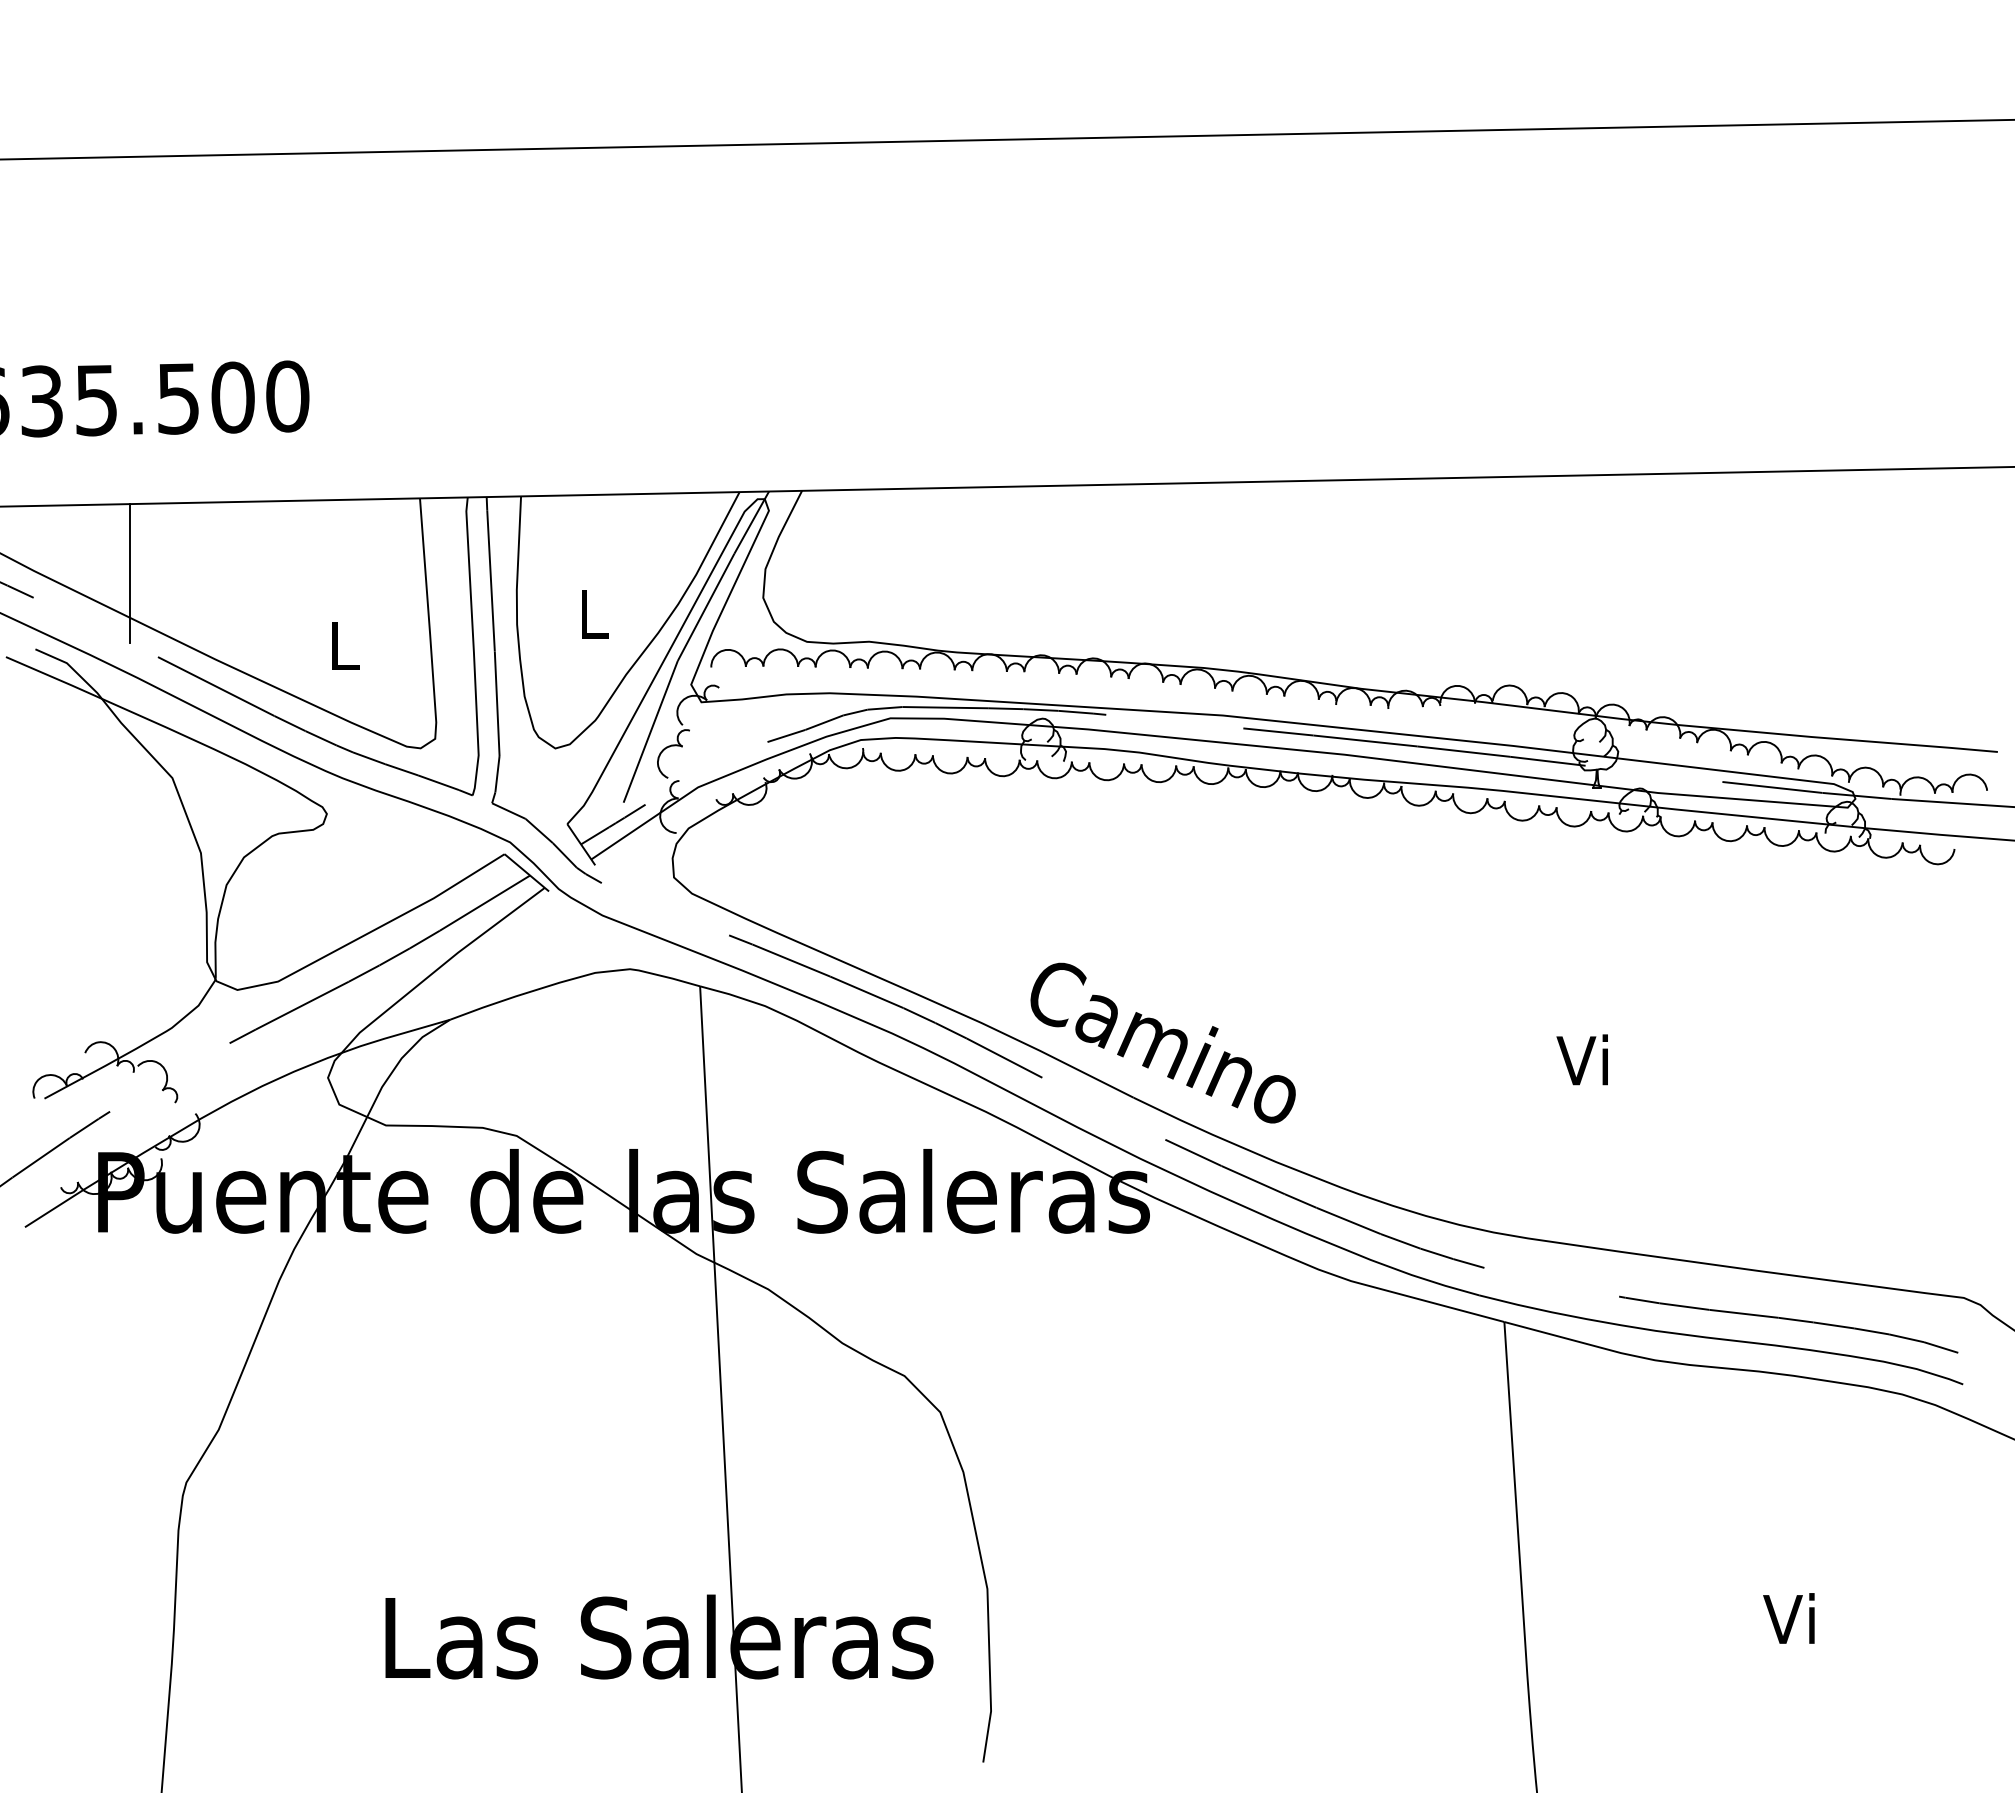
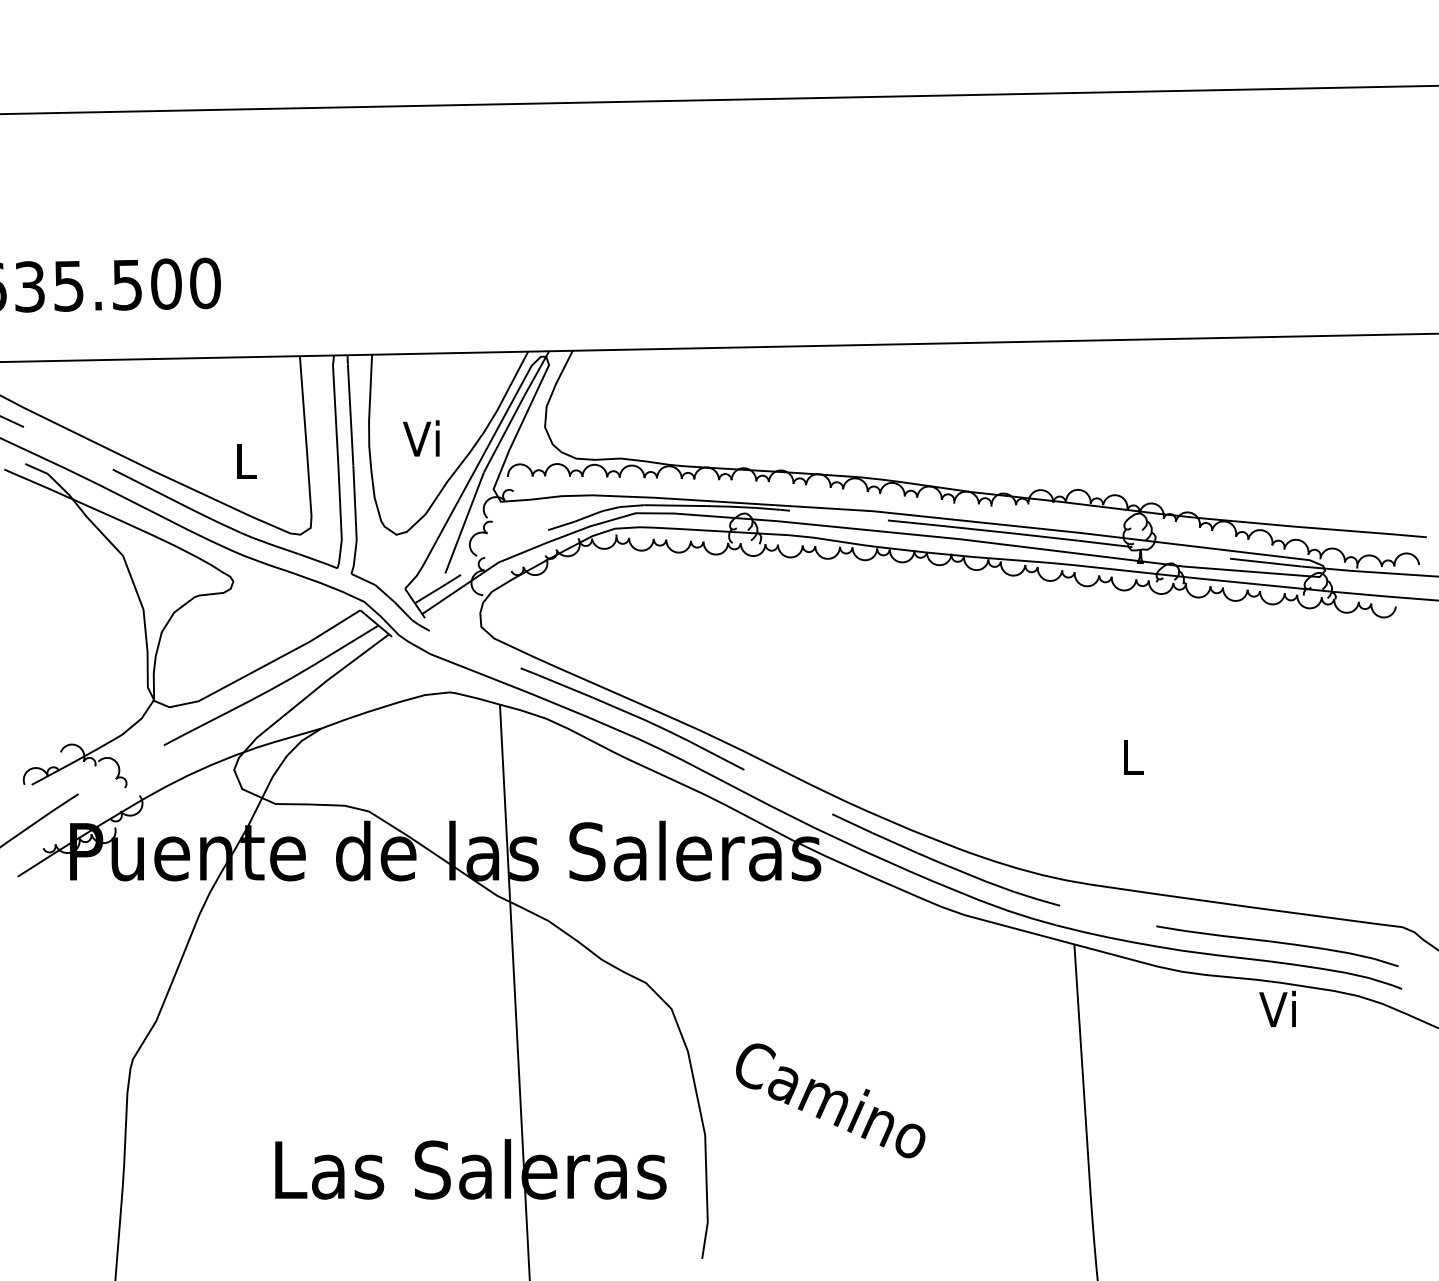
line: (130, 573) -> (93, 409), removed
text: (589, 613) -> (420, 438), L -> Vi
text: (1162, 1042) -> (830, 1100), moved
text: (1581, 1059) -> (1129, 756), Vi -> L
text: (1788, 1618) -> (1277, 1009), moved

